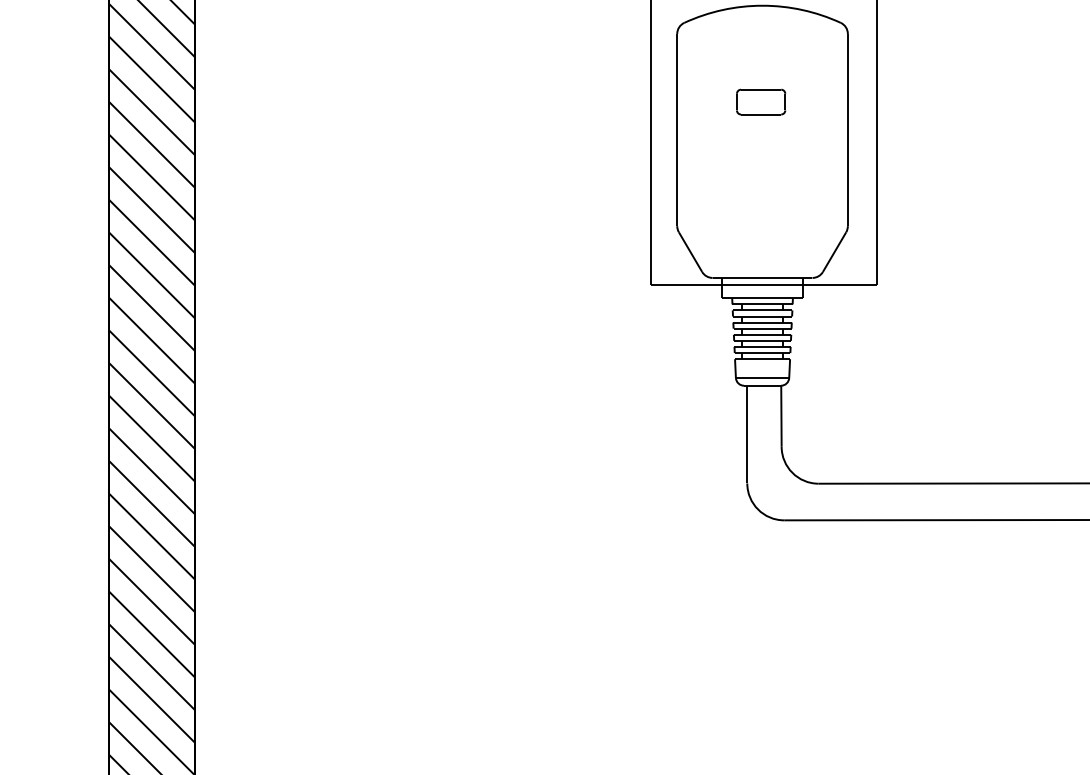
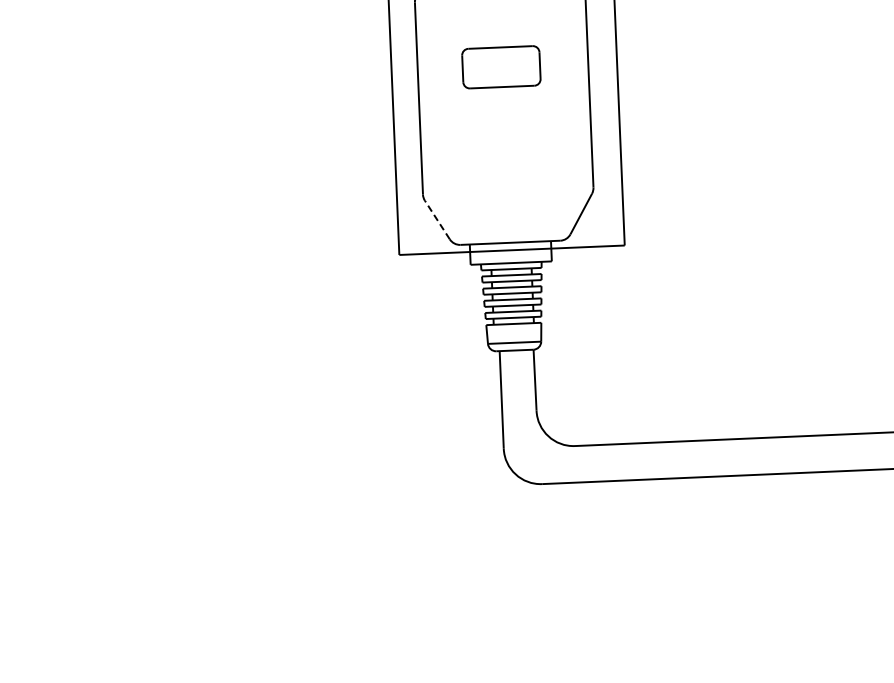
part: (761, 101) -> (501, 66), size x1.6
line: (690, 252) -> (437, 220), solid -> dashed

